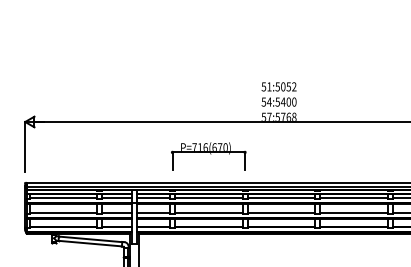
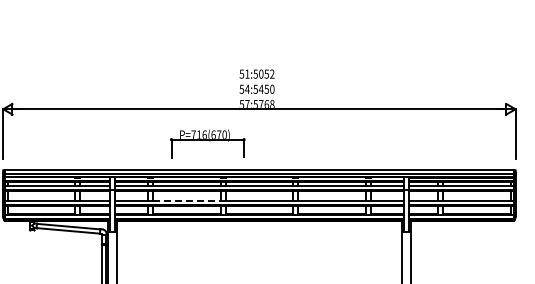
text: (288, 101) -> (266, 88), 54:5400 -> 54:5450
part: (208, 156) -> (207, 143), moved
line: (208, 213) -> (186, 200), solid -> dashed

